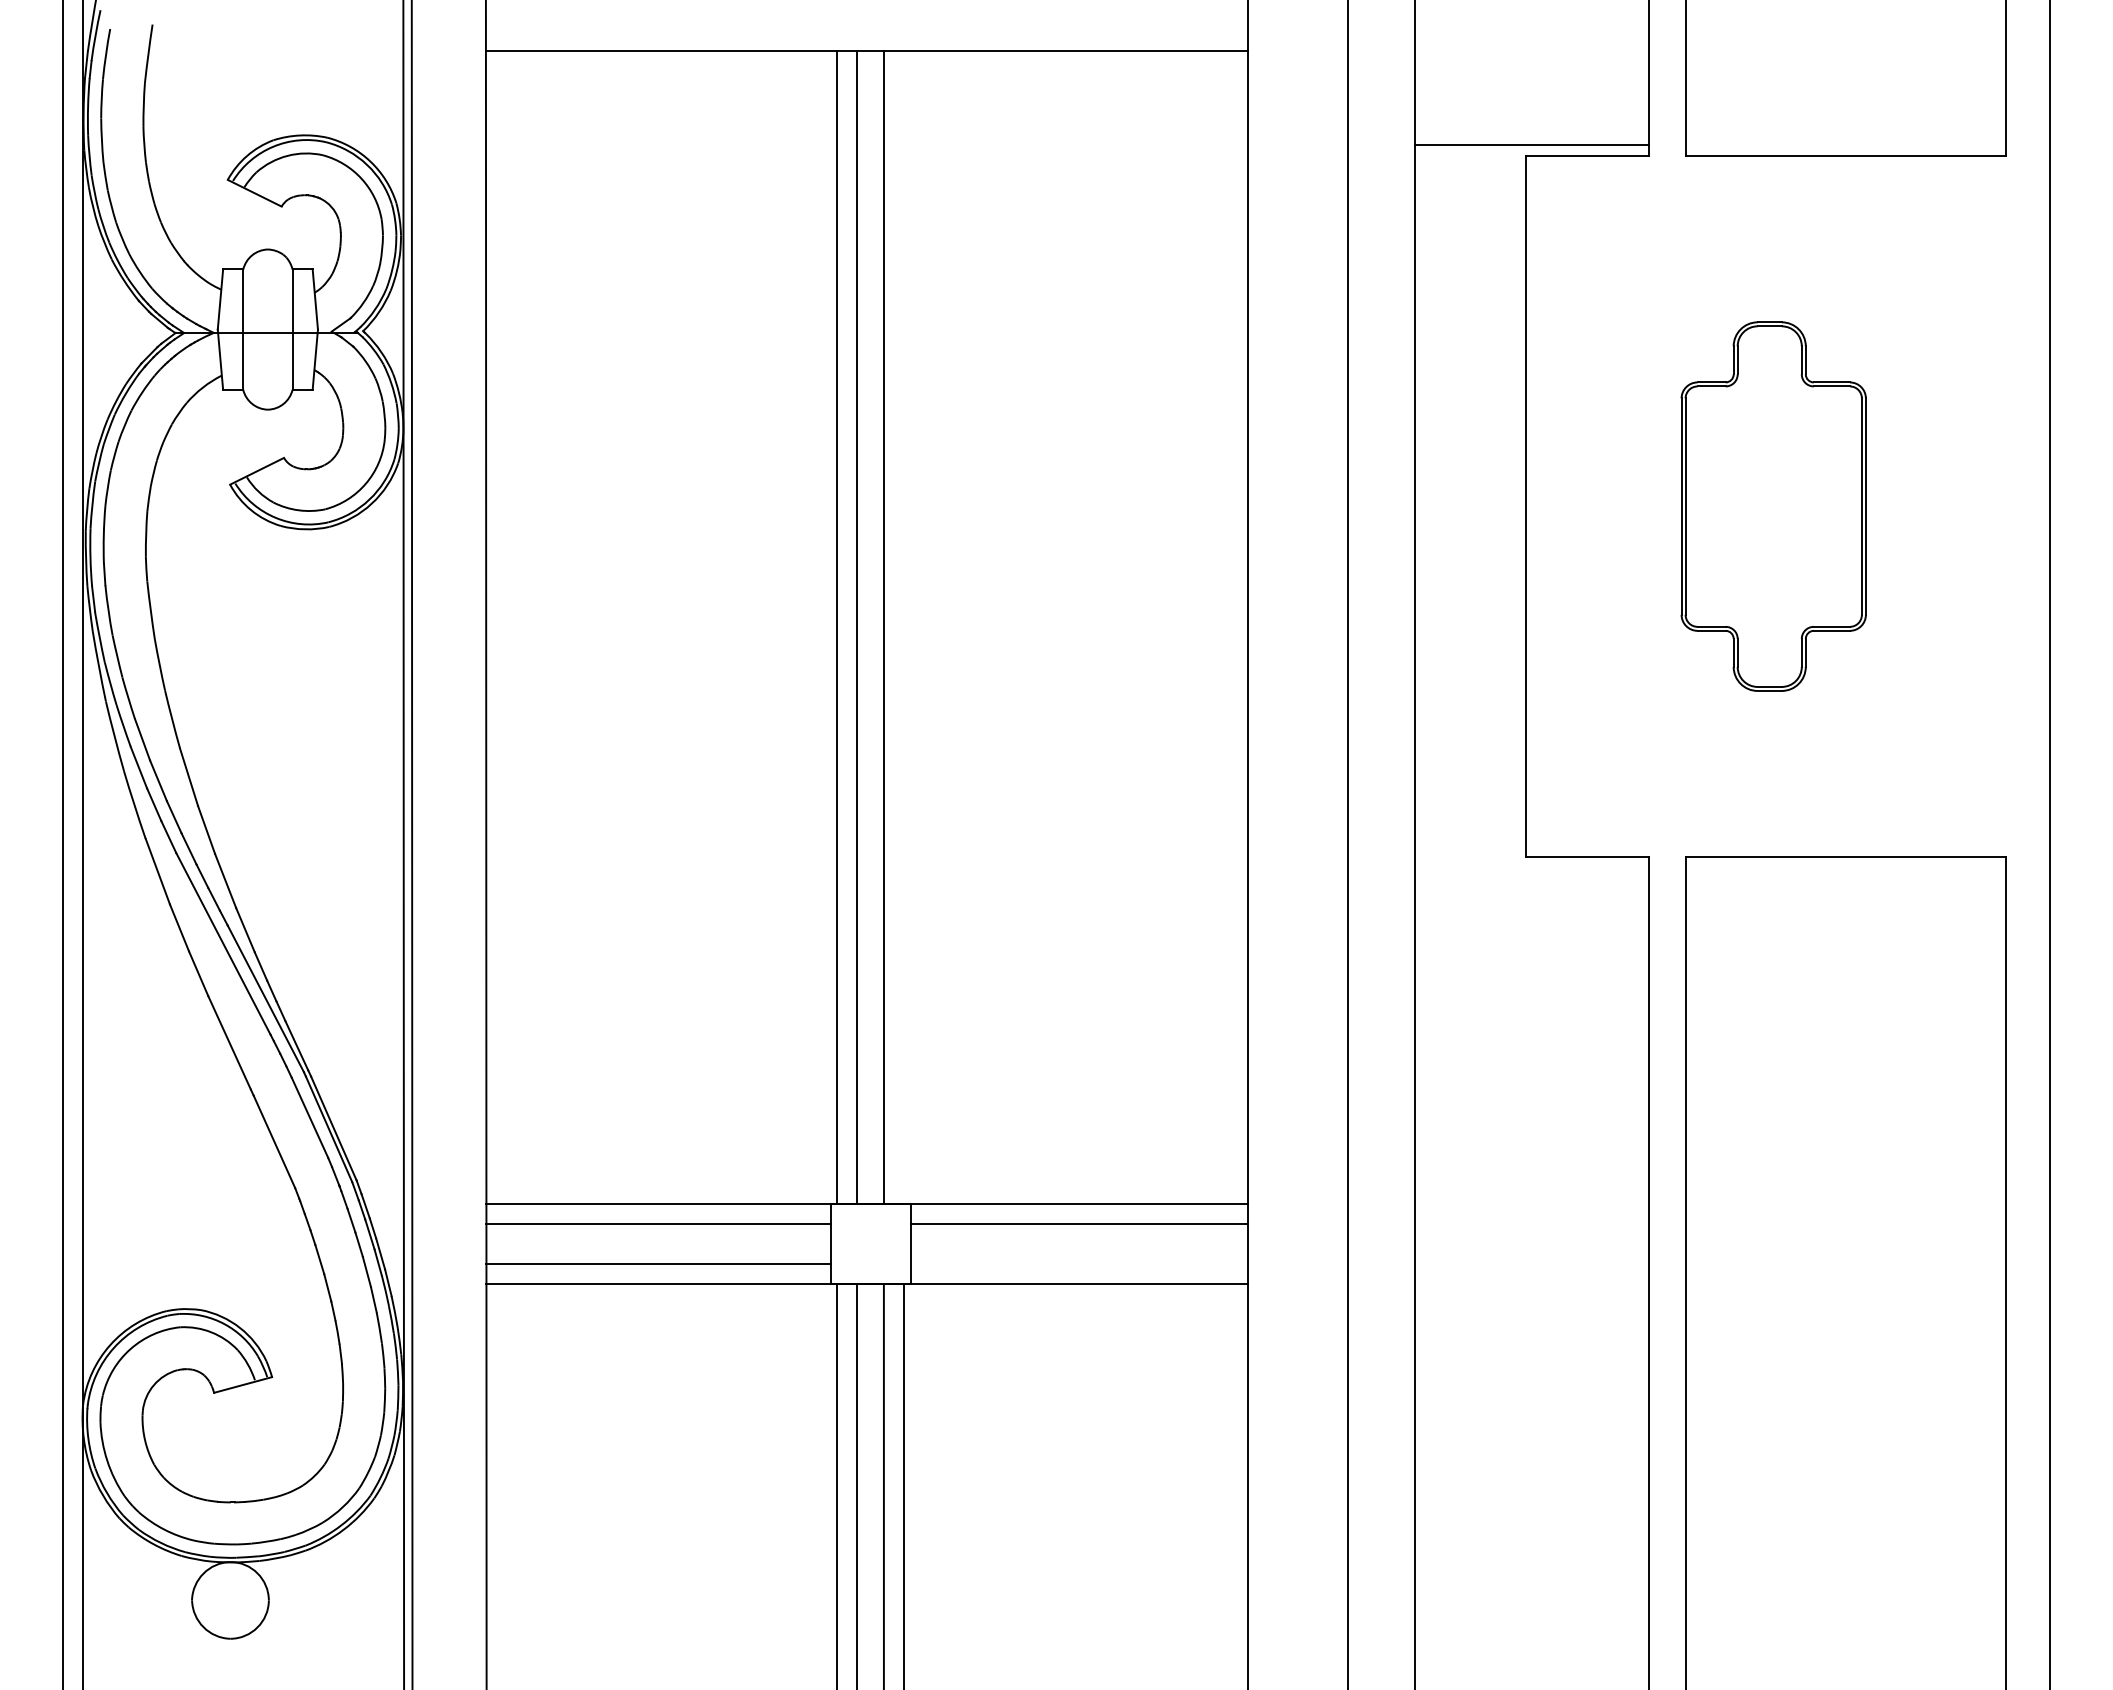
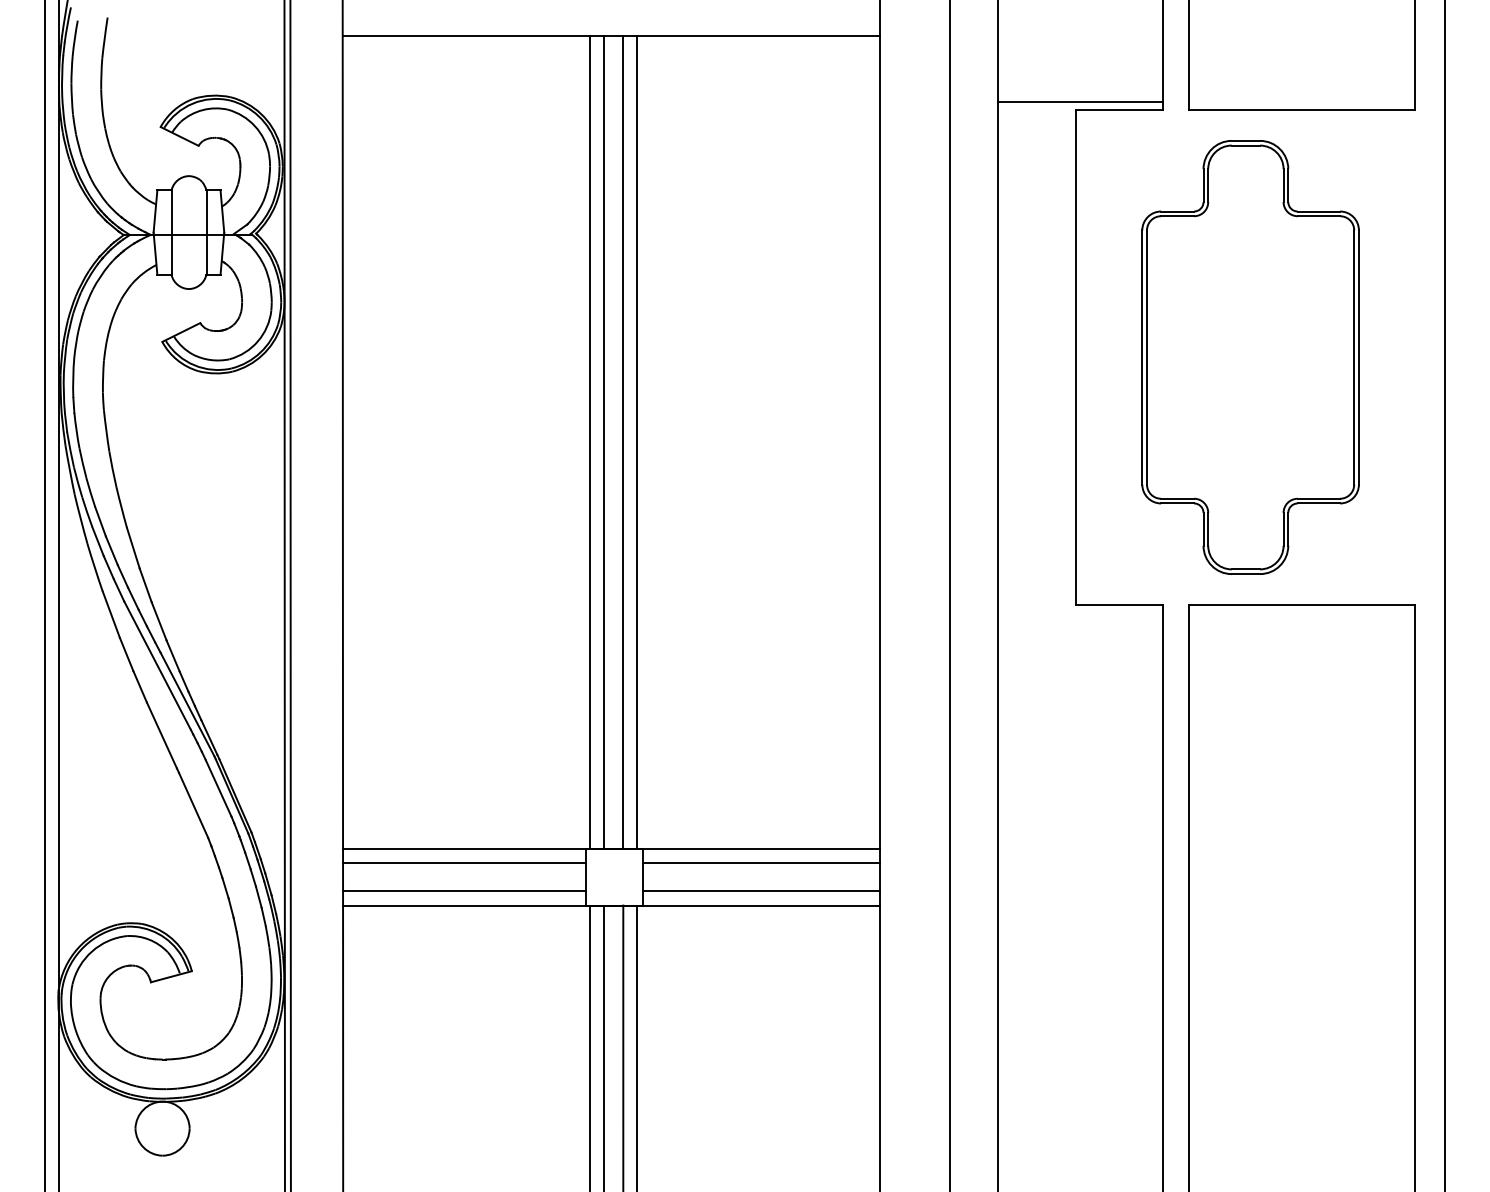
part: (1773, 506) -> (1250, 357), size x1.67
line: (903, 626) -> (637, 441), added
line: (1079, 1264) -> (761, 891), added

